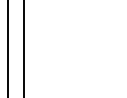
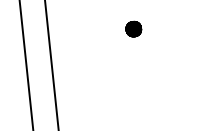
part: (76, 39) -> (133, 28), added

